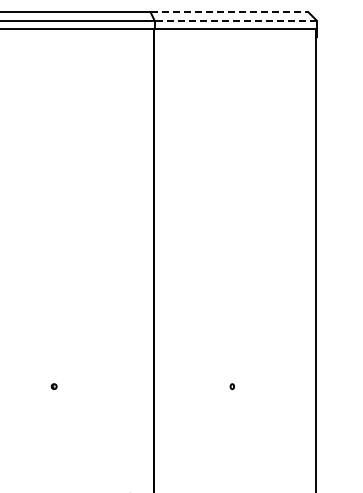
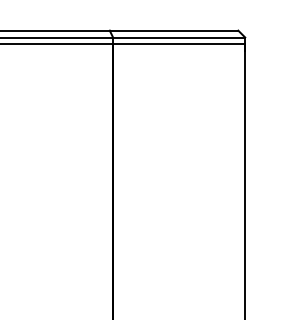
line: (229, 12) -> (174, 30), dashed -> solid
line: (235, 20) -> (179, 37), dashed -> solid

